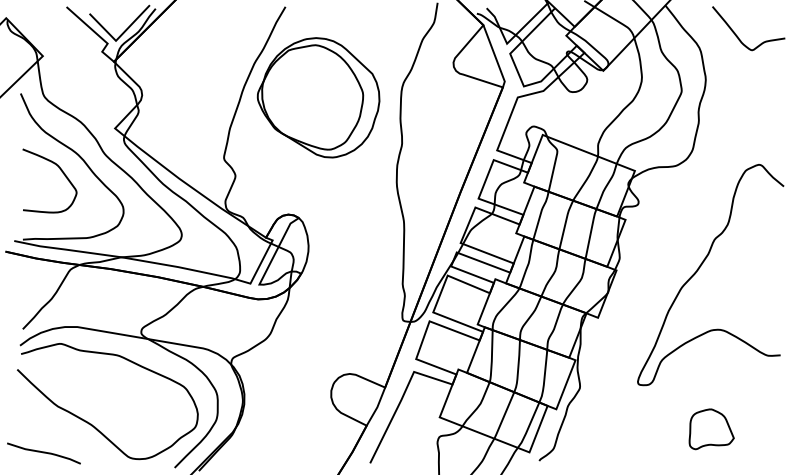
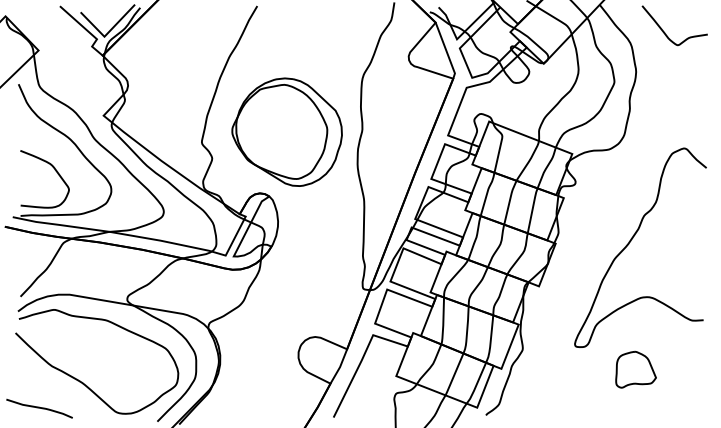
part: (318, 97) -> (287, 131), moved
curve: (62, 173) -> (56, 172), moved
part: (711, 429) -> (635, 369), moved

